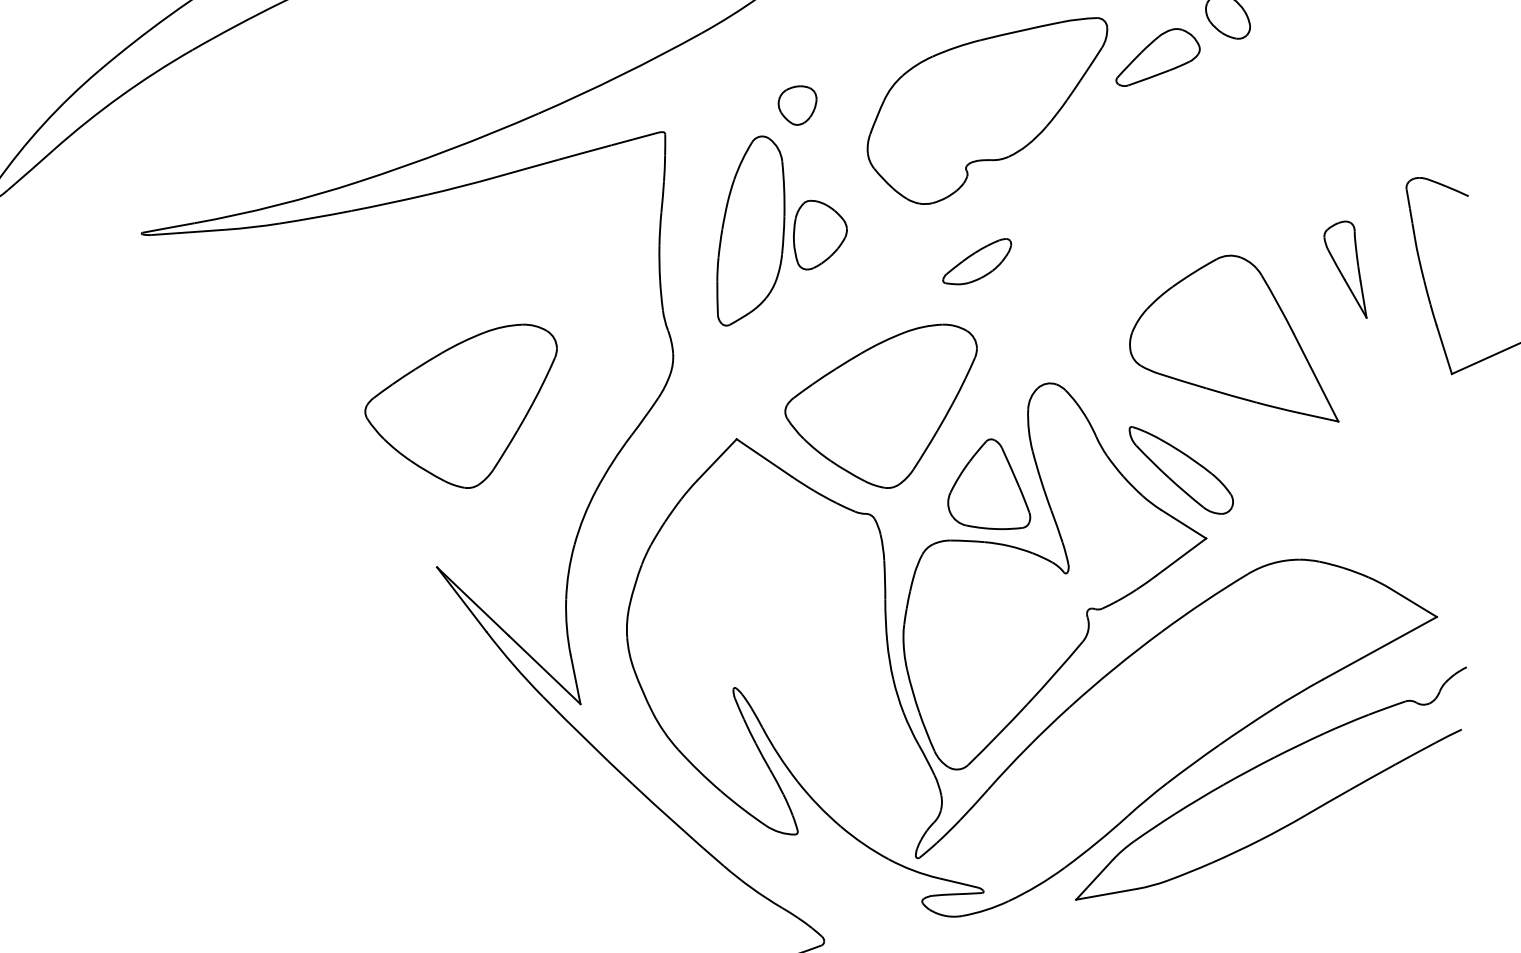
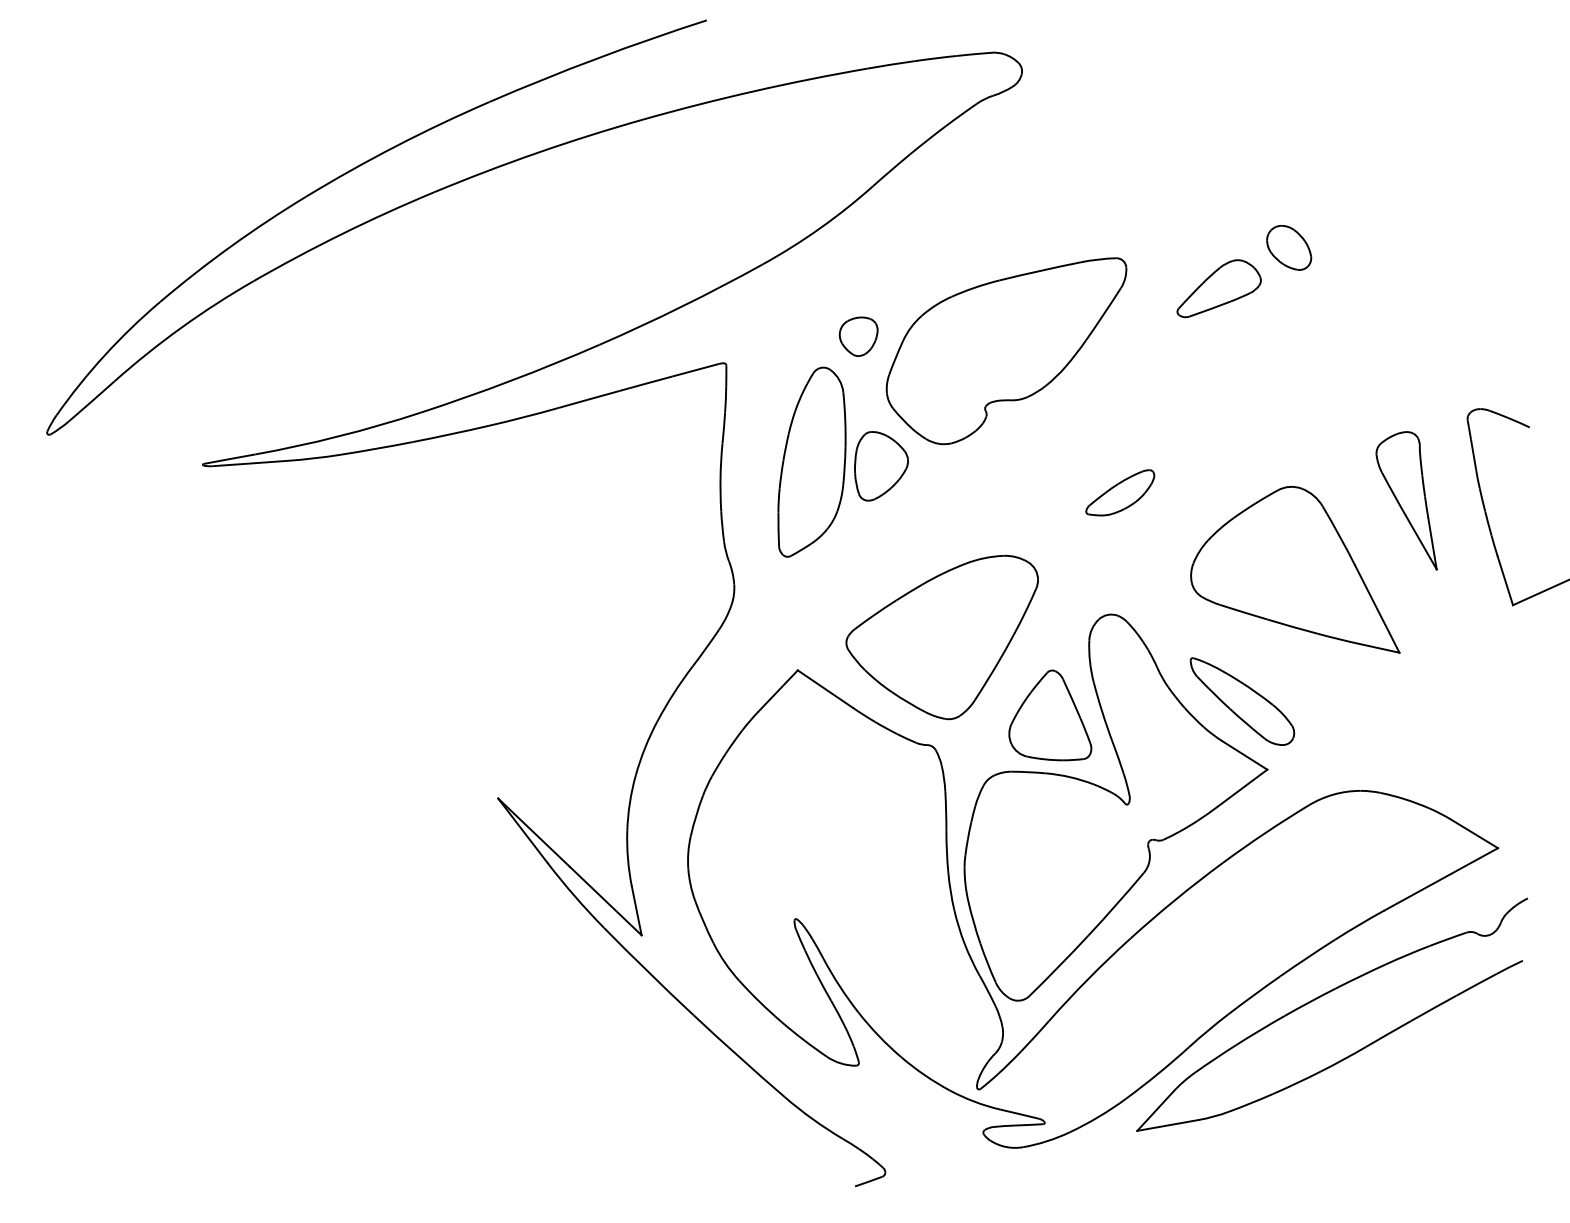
part: (987, 111) -> (1006, 351), moved
part: (977, 261) -> (1120, 492), moved
part: (1345, 269) -> (1406, 500), size x1.43
part: (460, 406) -> (521, 637), removed

